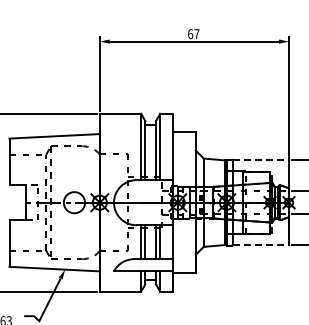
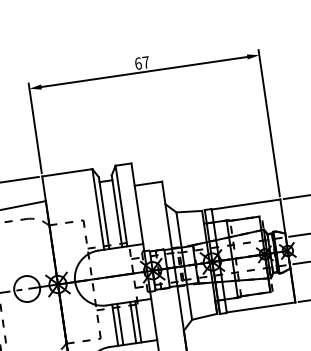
line: (261, 160) -> (246, 204), dashed -> solid
line: (261, 245) -> (262, 307), dashed -> solid

